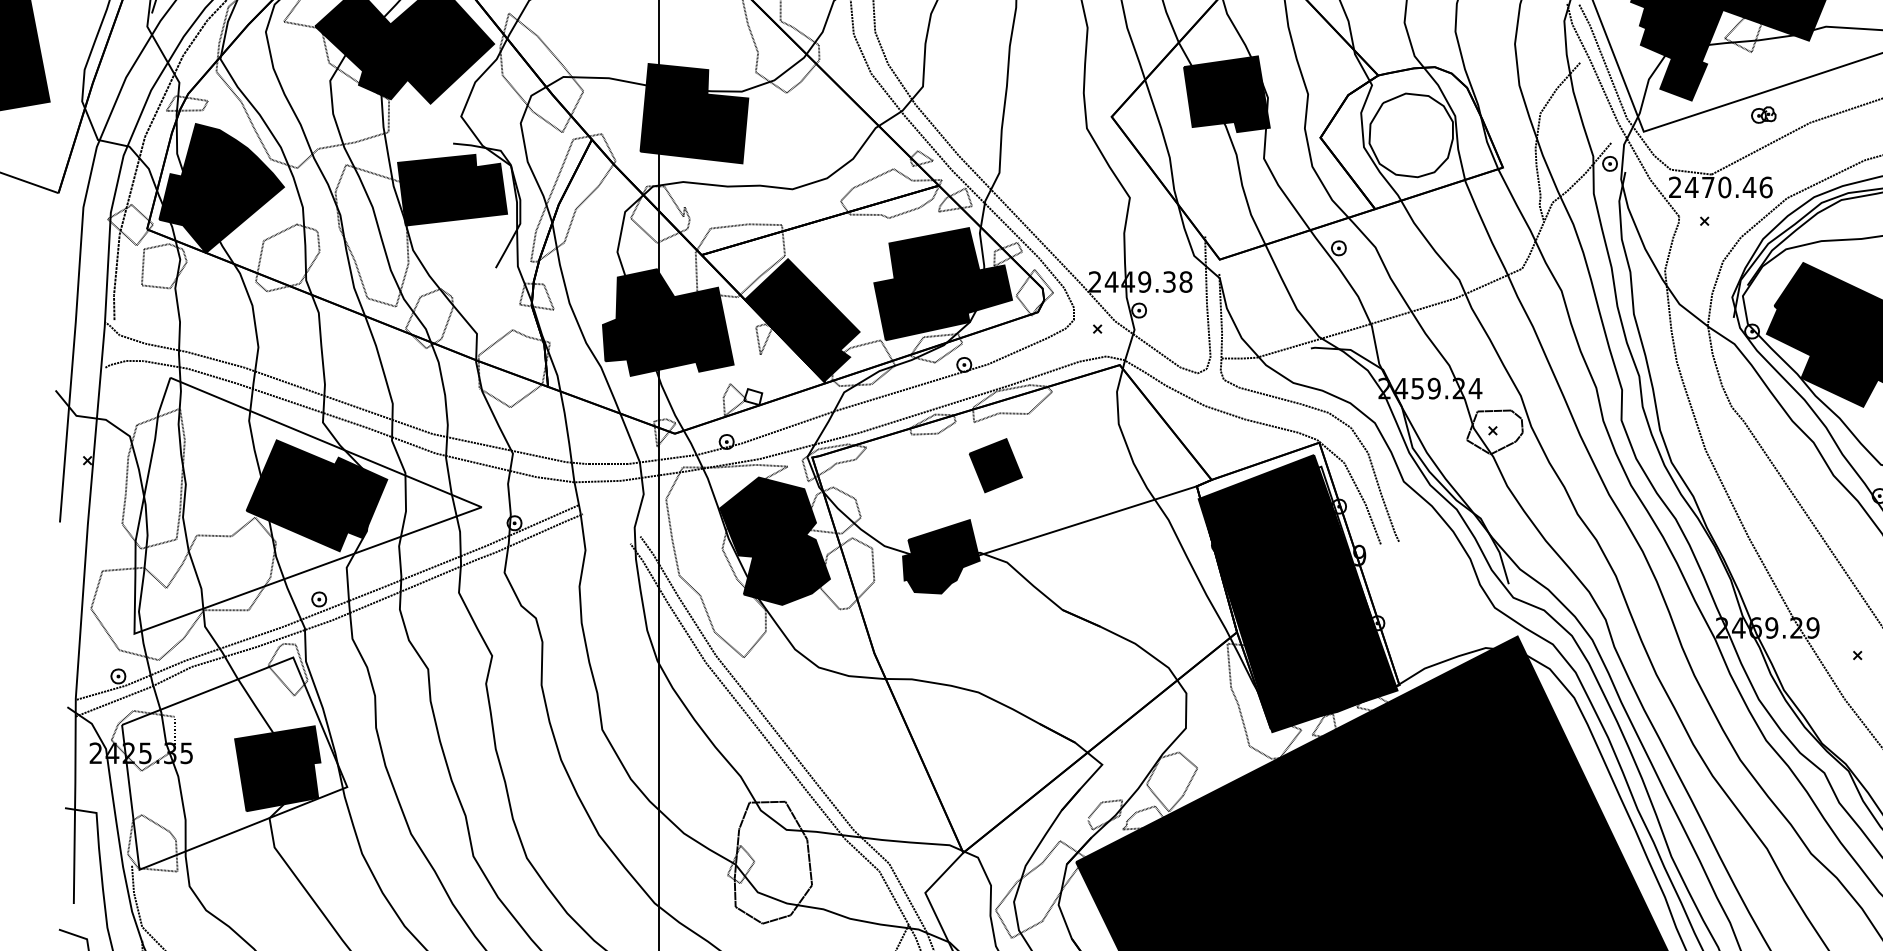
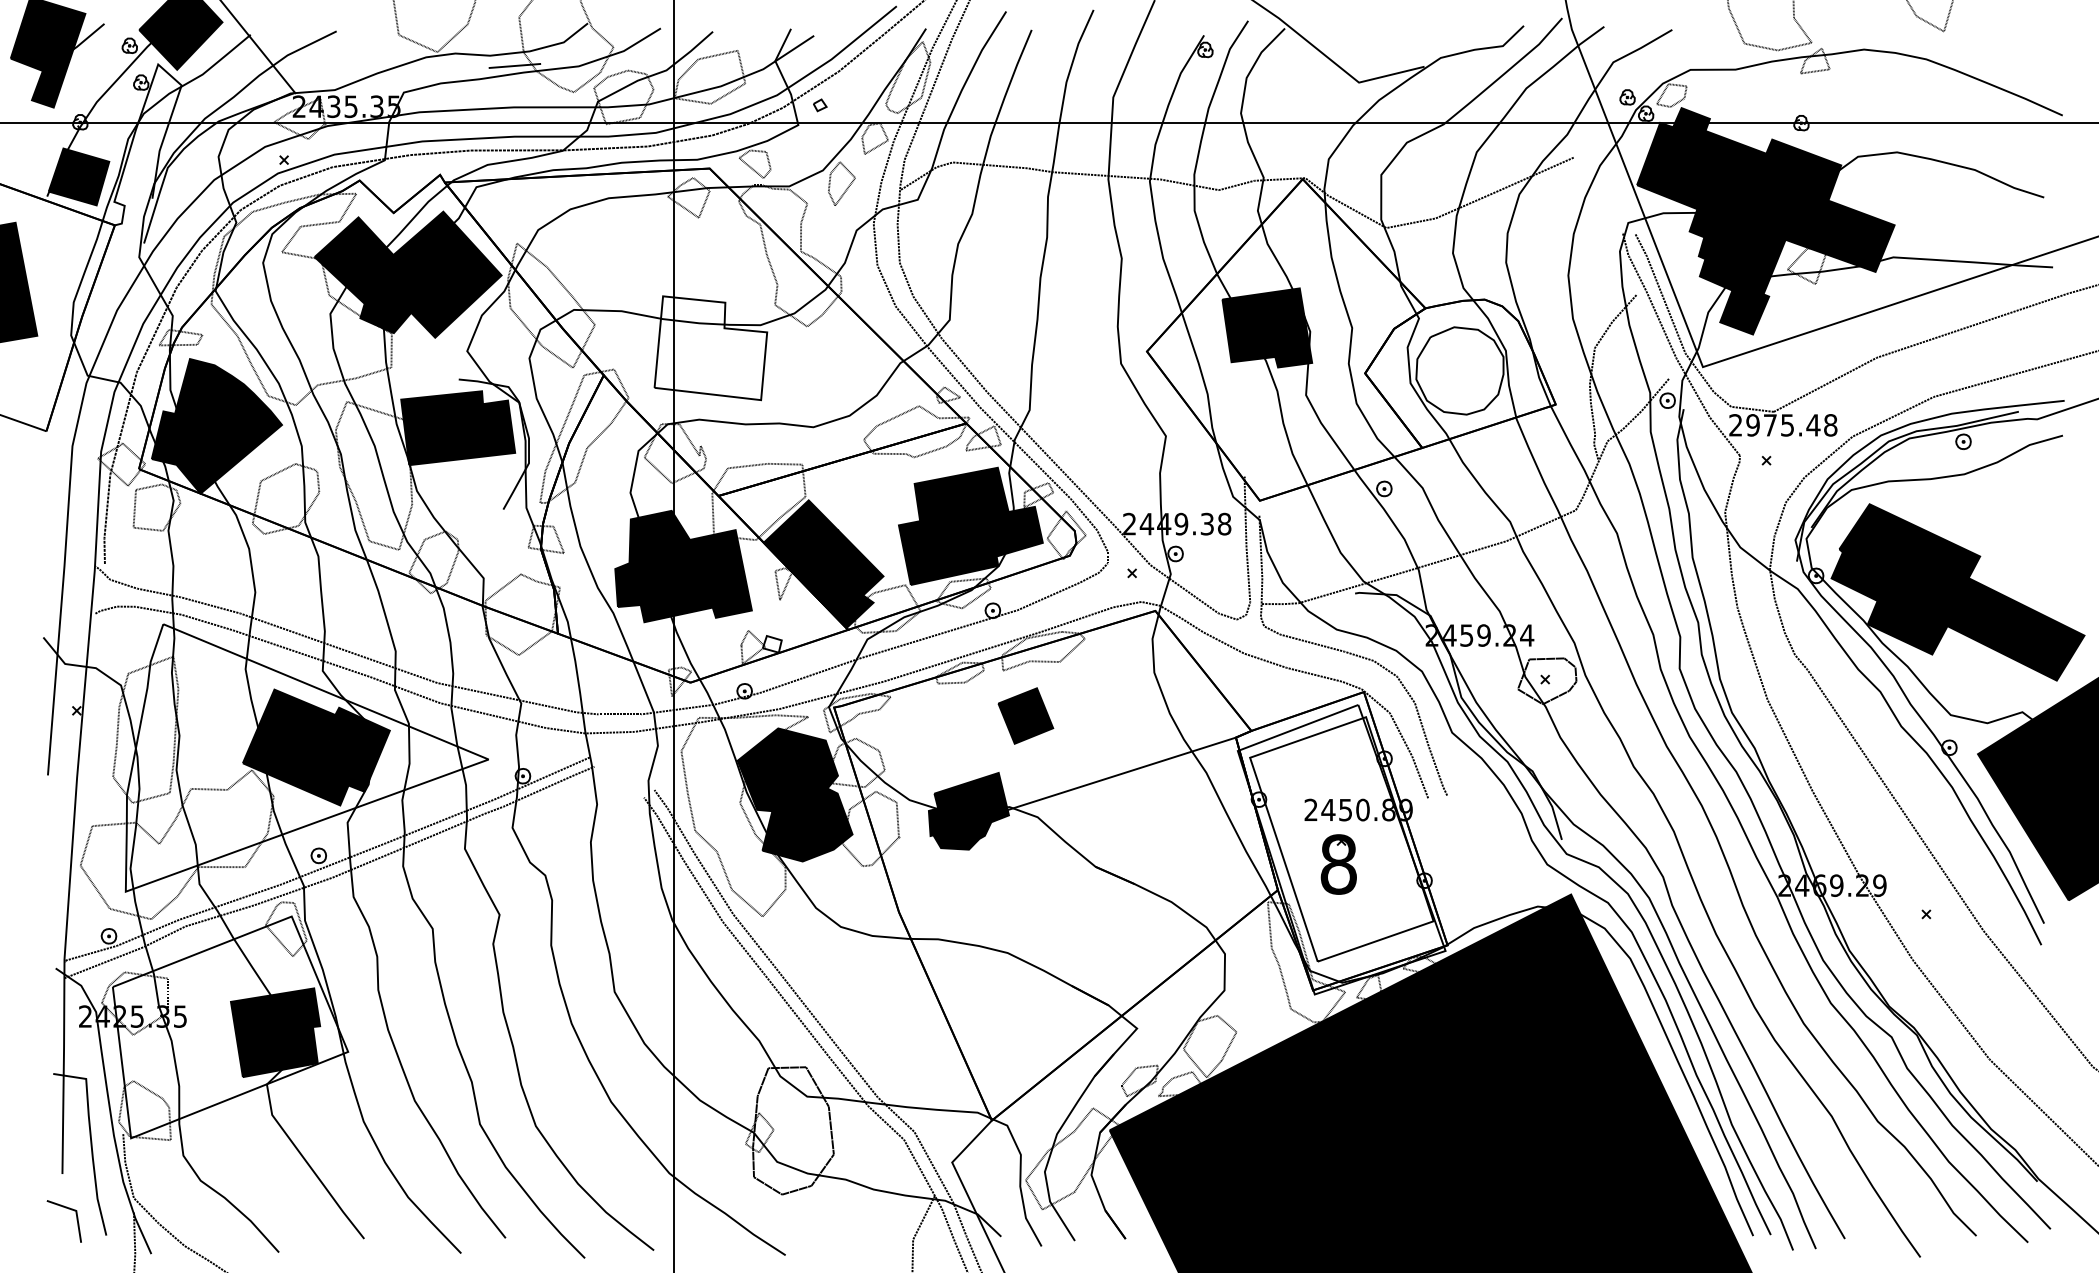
fill: (694, 113) -> (710, 348), removed
part: (1763, 114) -> (1828, 349), removed
text: (1728, 187) -> (1791, 425), 2470.46 -> 2975.48
fill: (1297, 593) -> (1341, 849), removed

